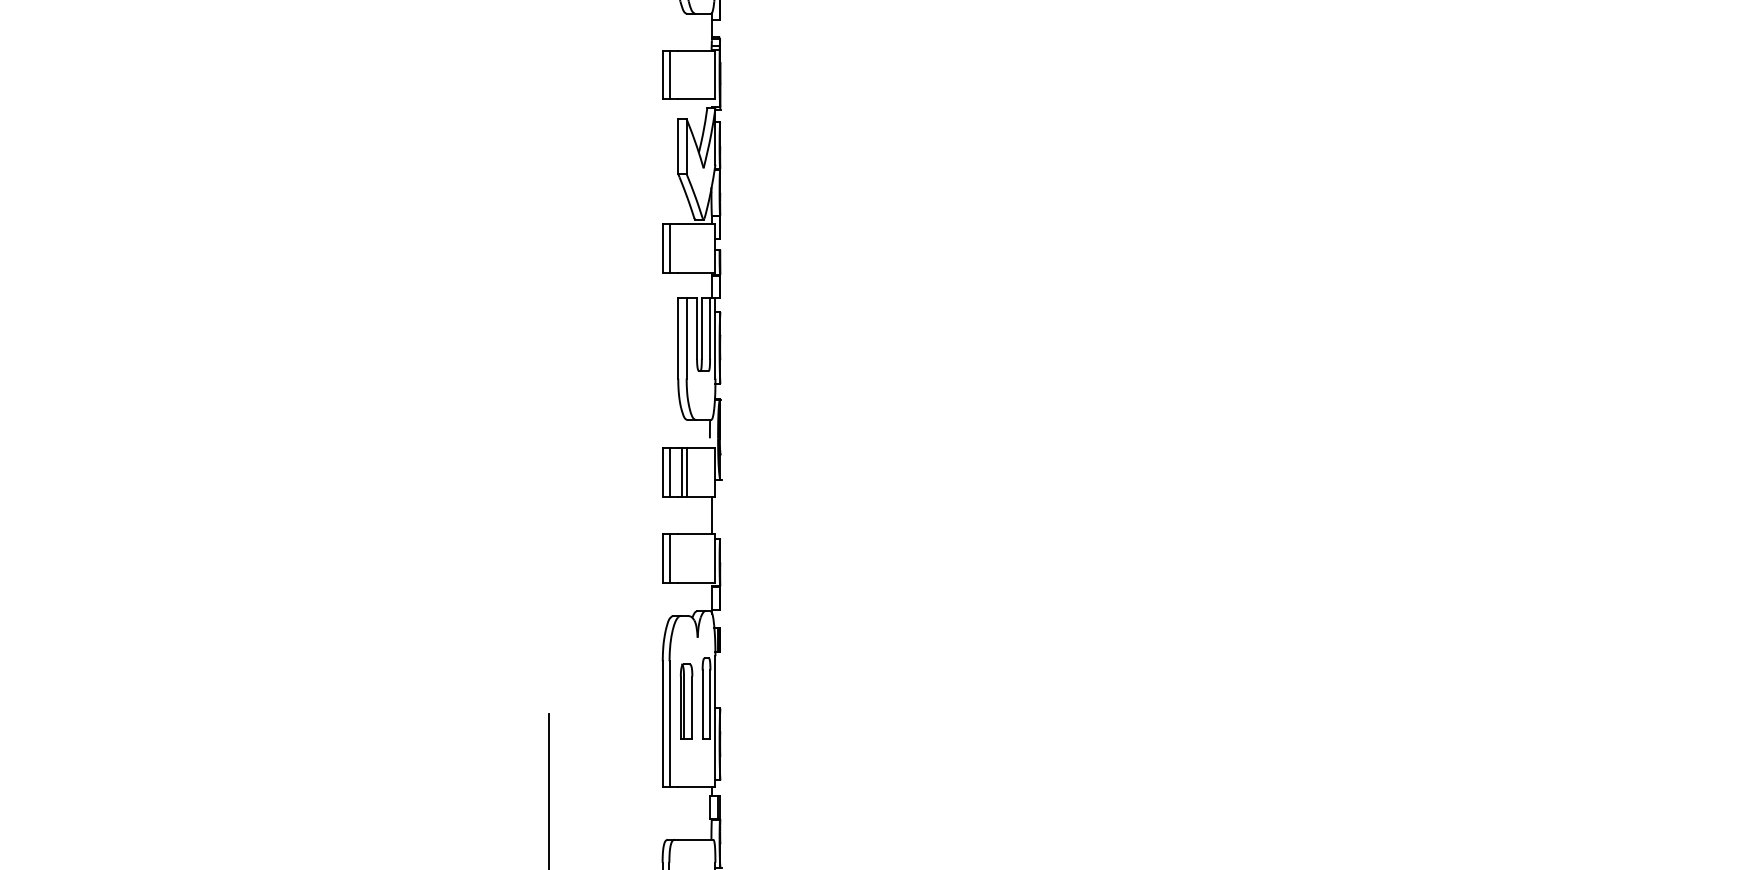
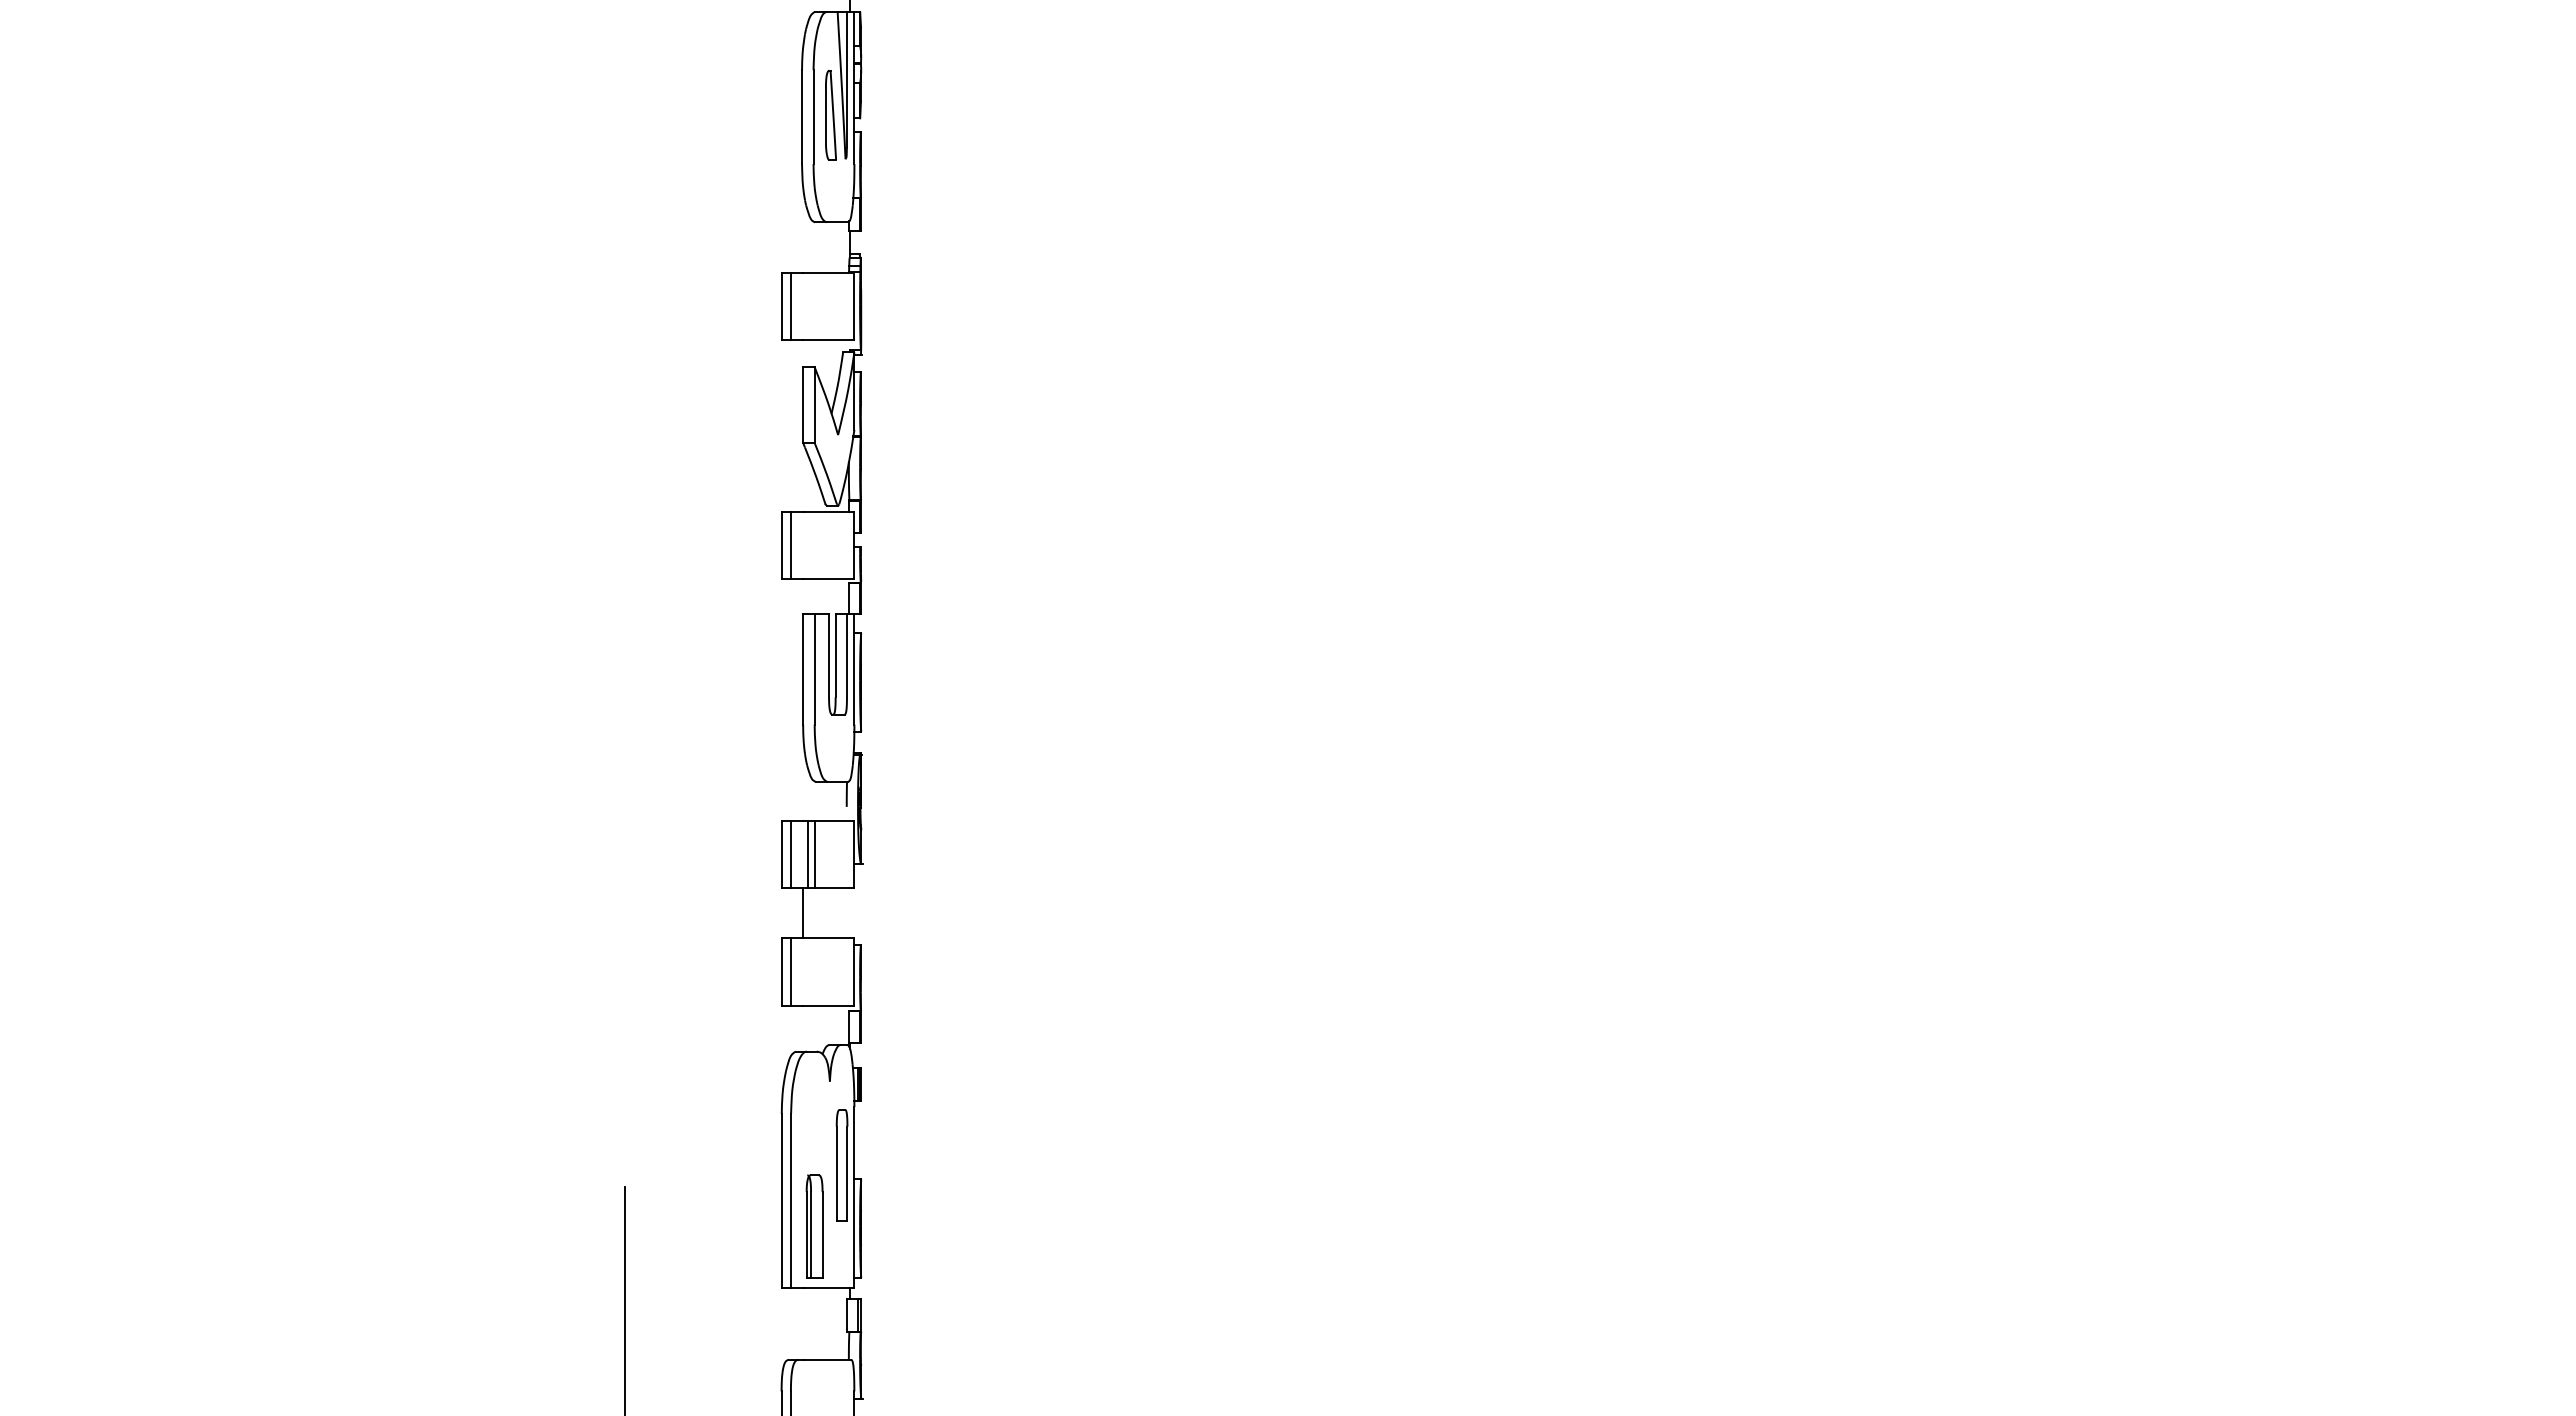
line: (711, 514) -> (802, 912), moved
part: (686, 701) -> (814, 1226), moved

